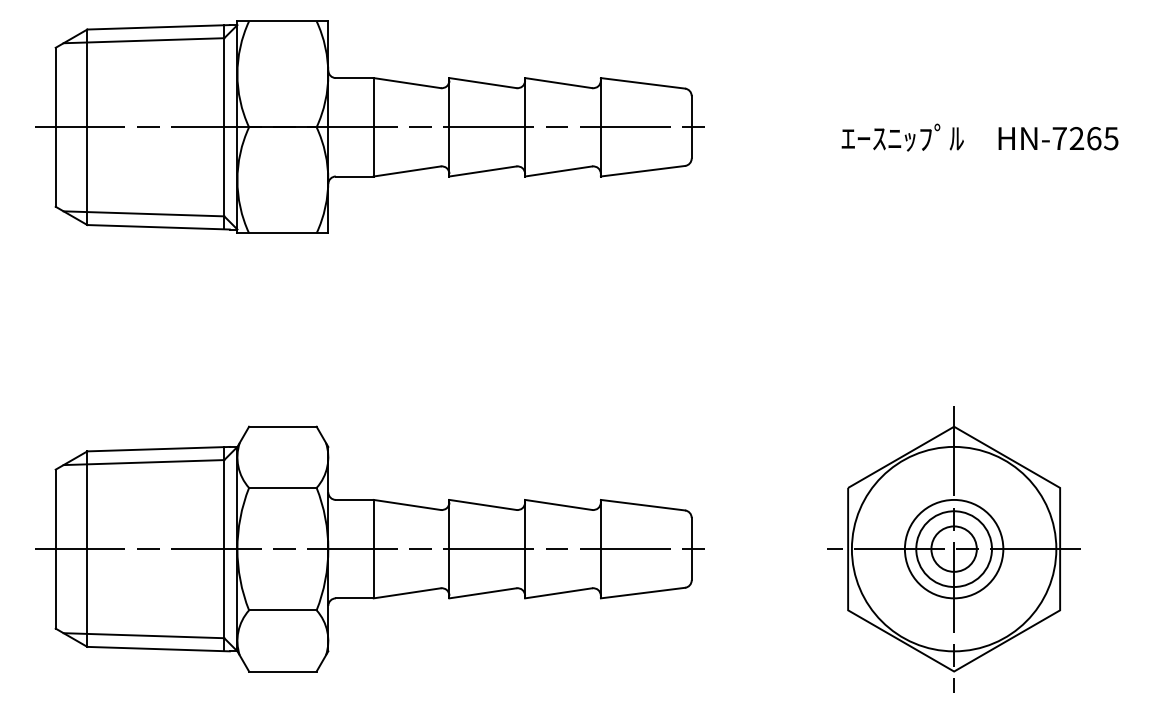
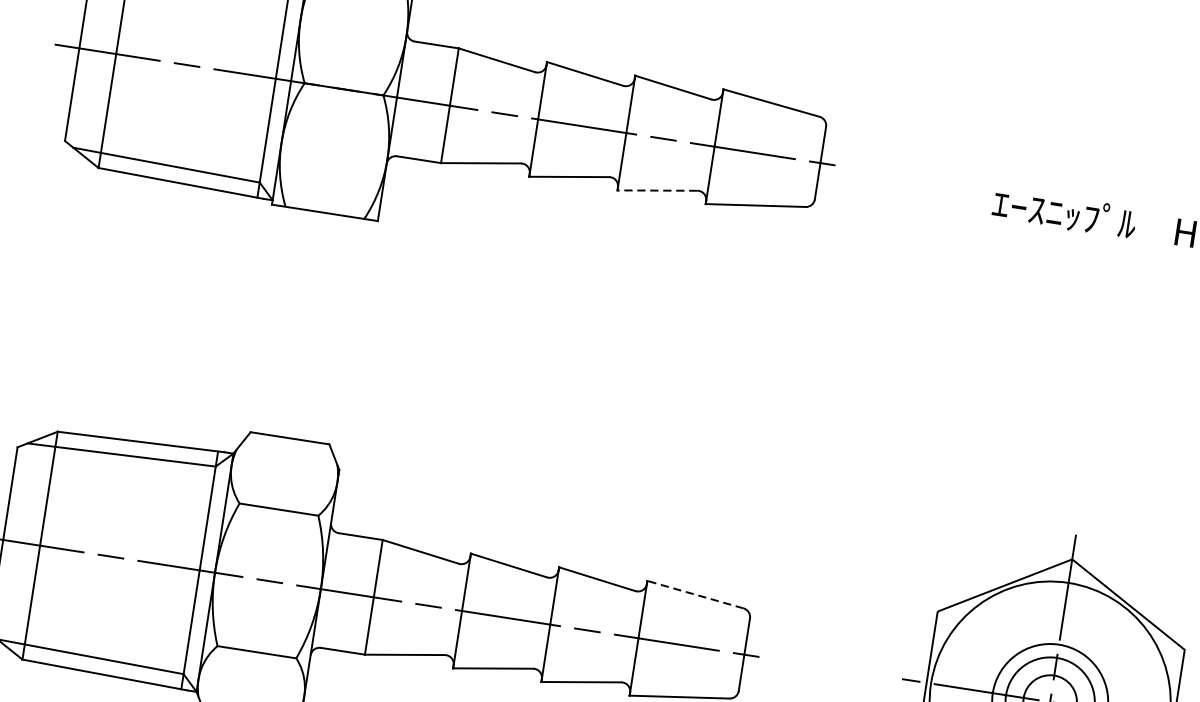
line: (558, 171) -> (657, 190), solid -> dashed
line: (642, 505) -> (694, 594), solid -> dashed

